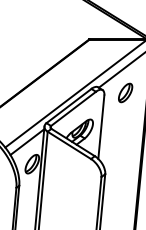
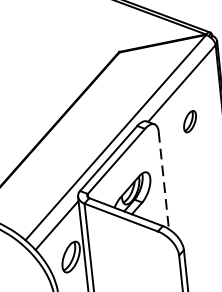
part: (125, 92) -> (189, 121), size x0.7
line: (101, 127) -> (164, 180), solid -> dashed

